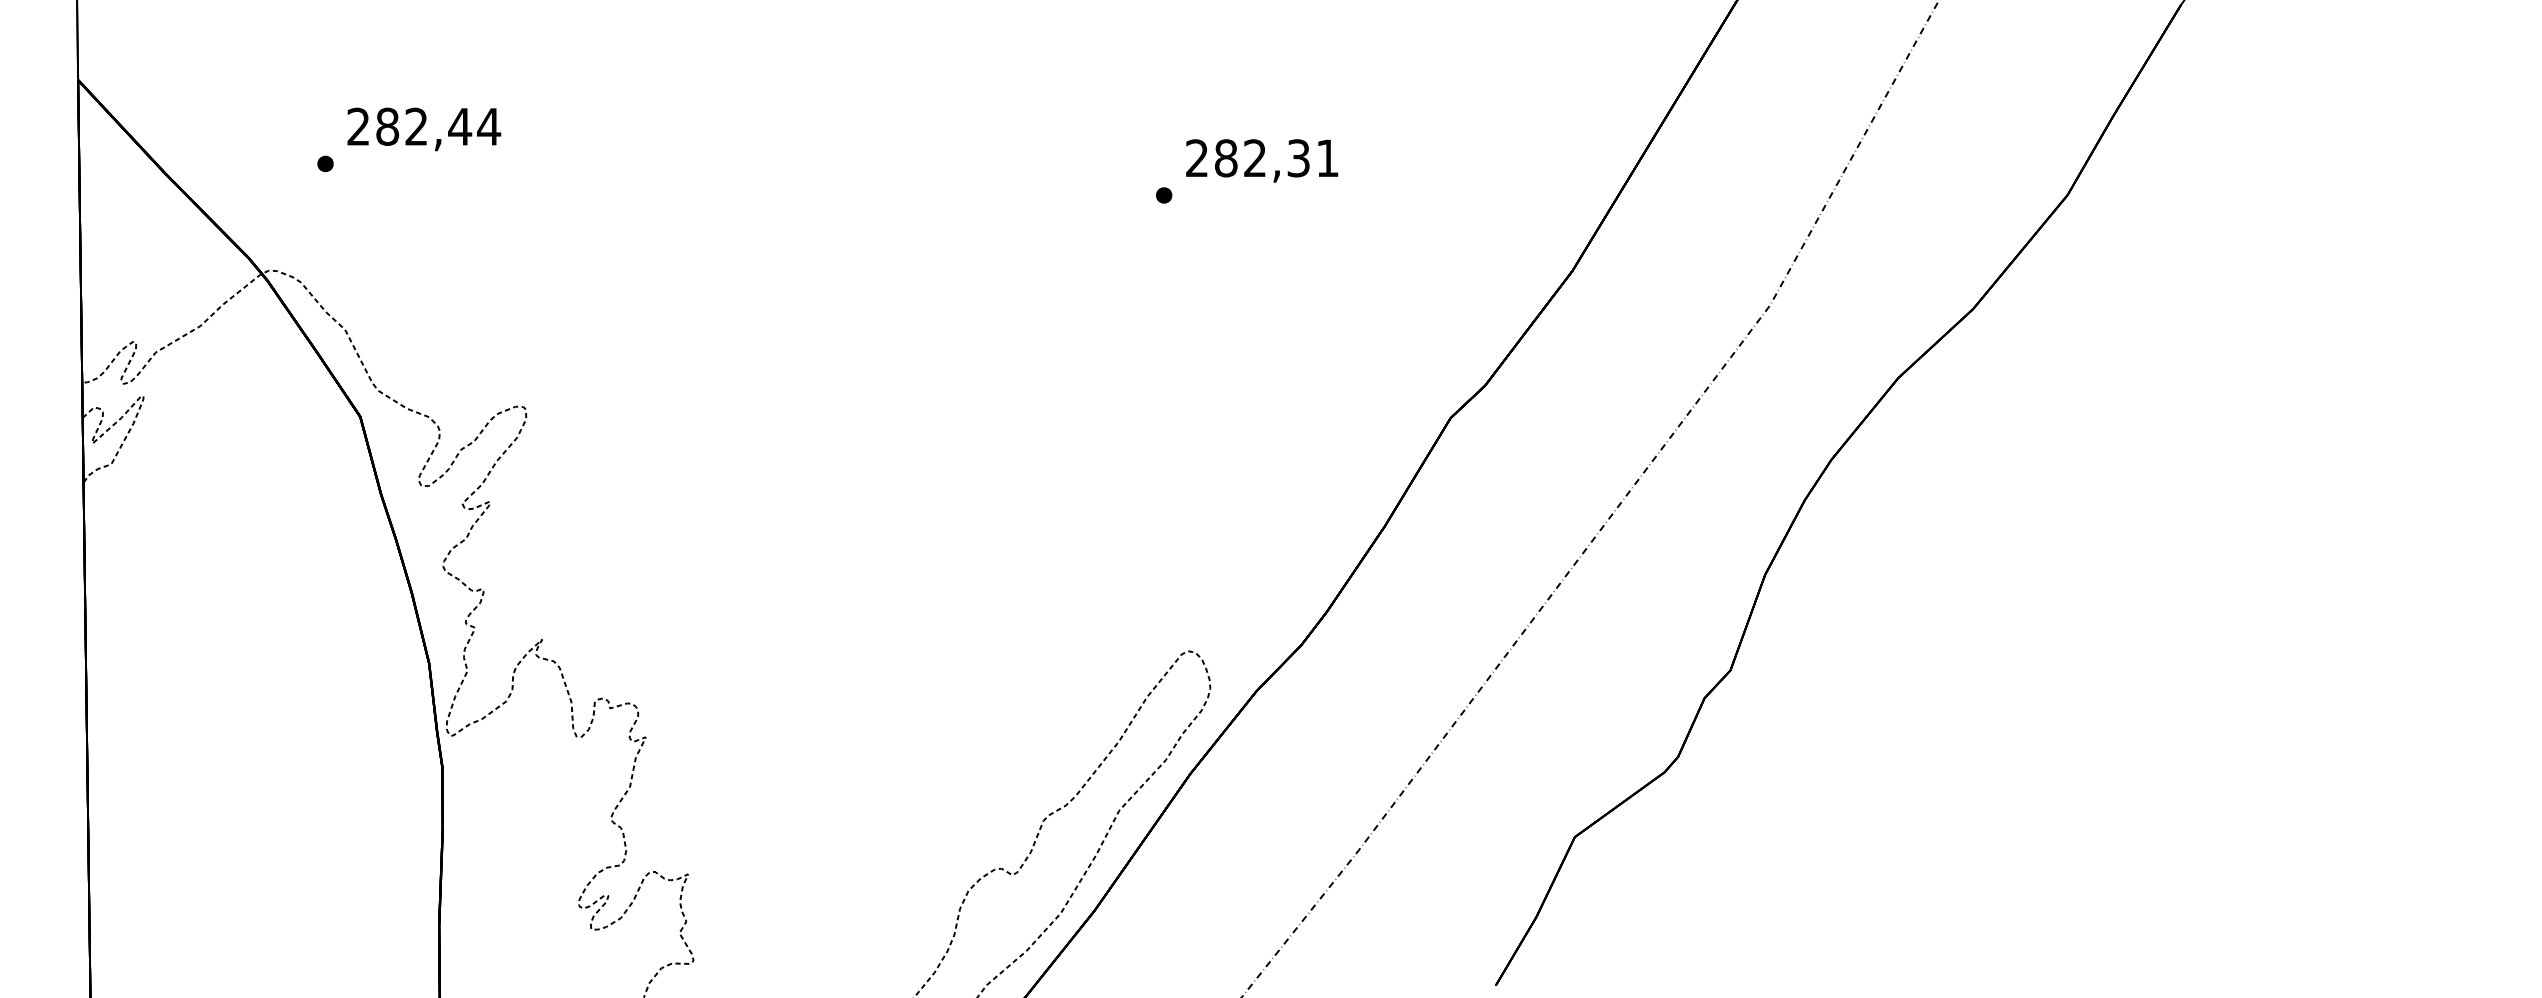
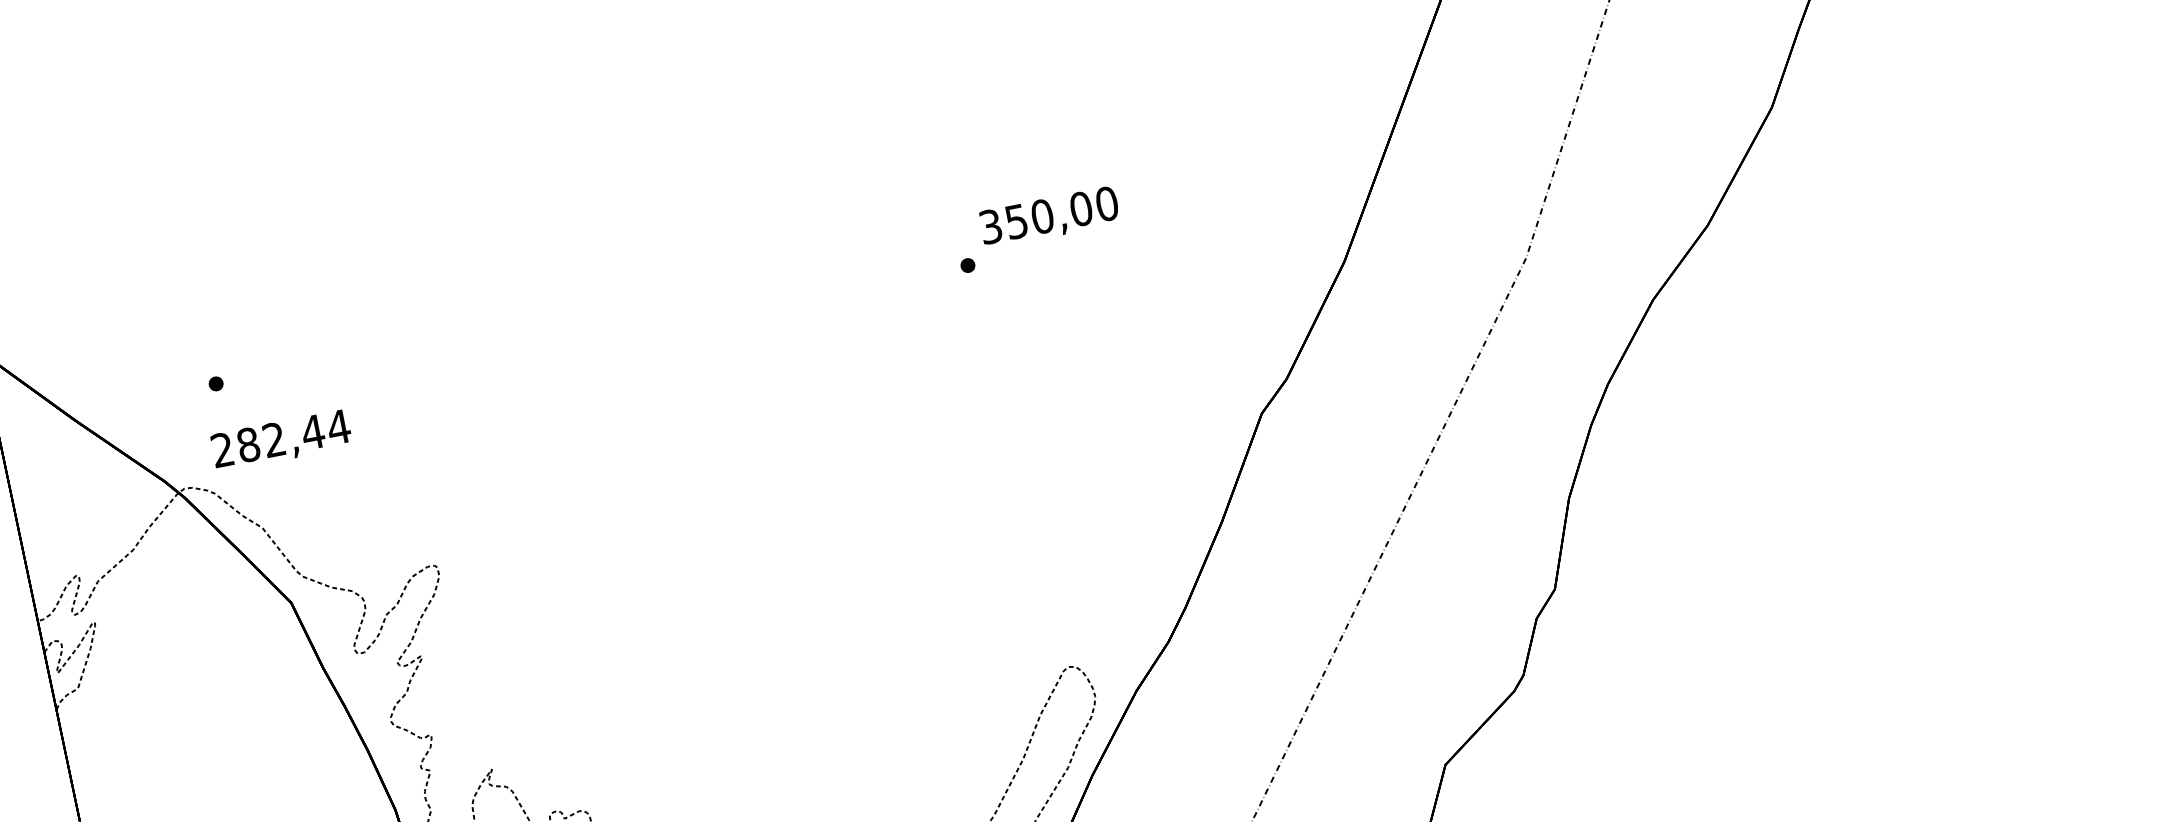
text: (424, 129) -> (281, 440), moved
text: (1262, 158) -> (1049, 215), 282,31 -> 350,00

